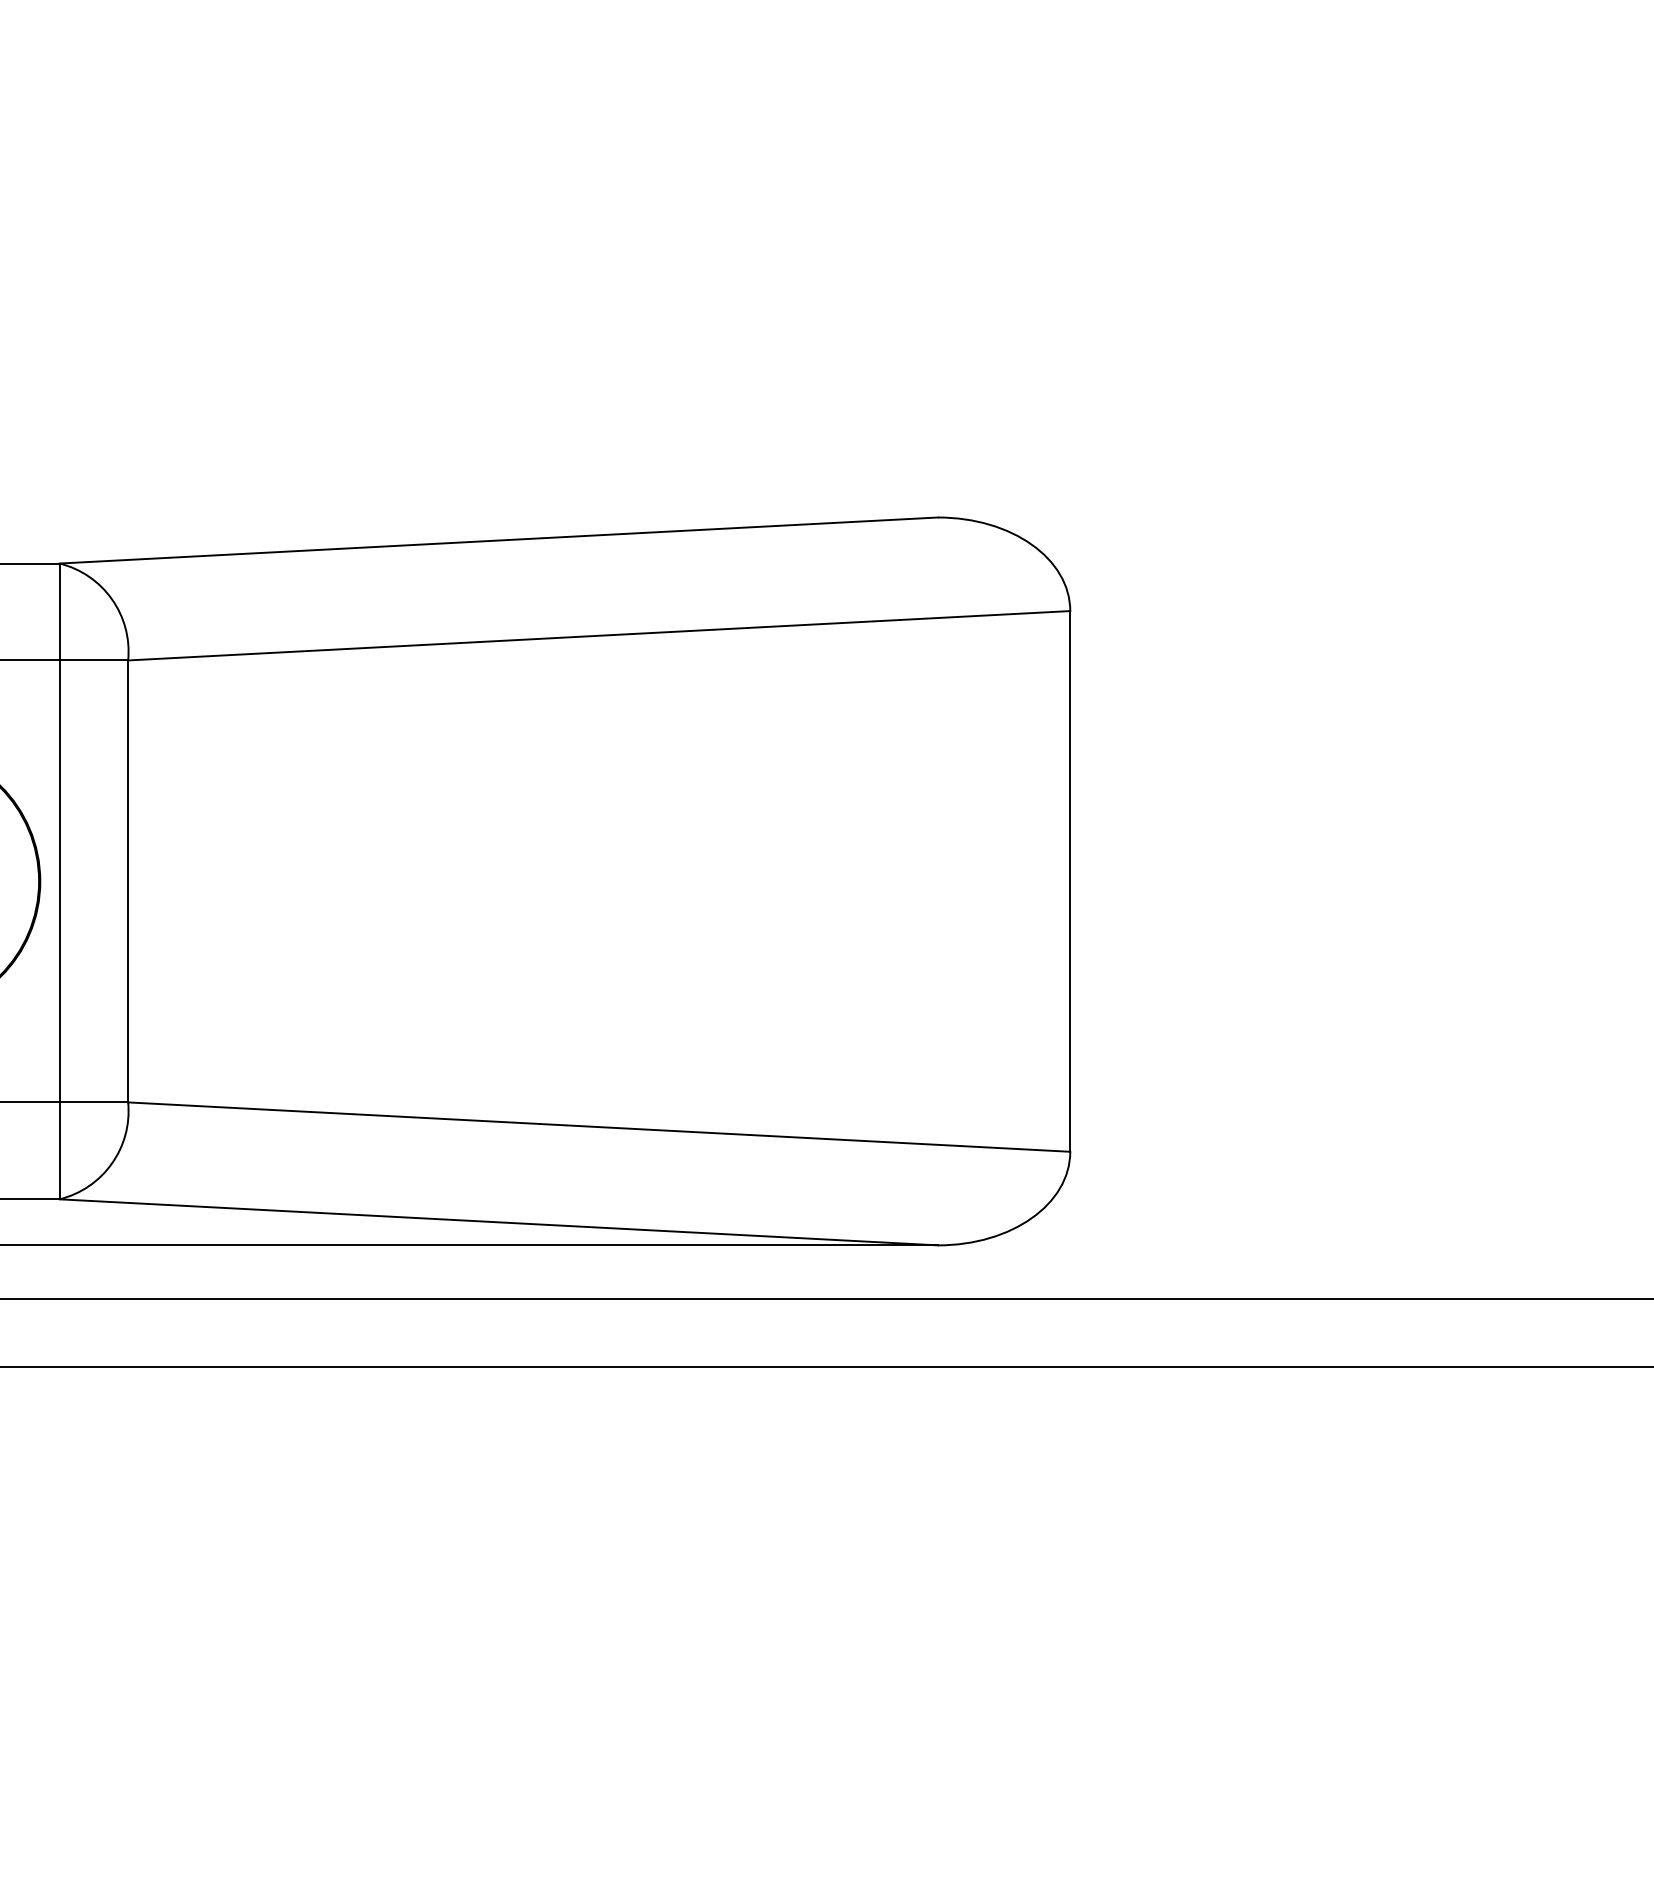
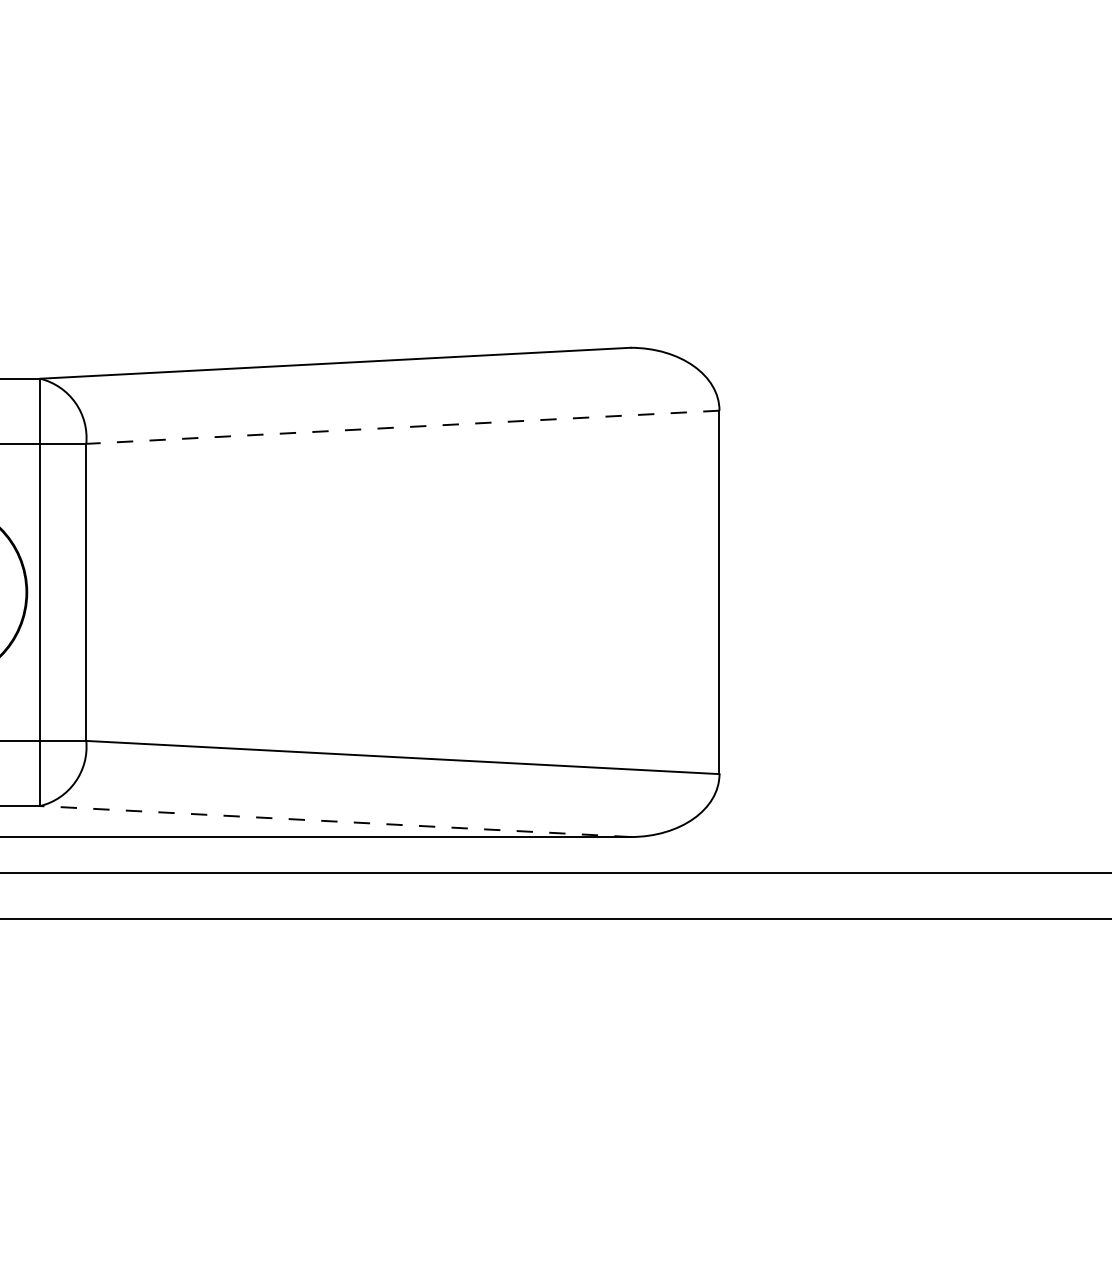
line: (598, 636) -> (402, 427), solid -> dashed
line: (498, 1222) -> (335, 821), solid -> dashed

